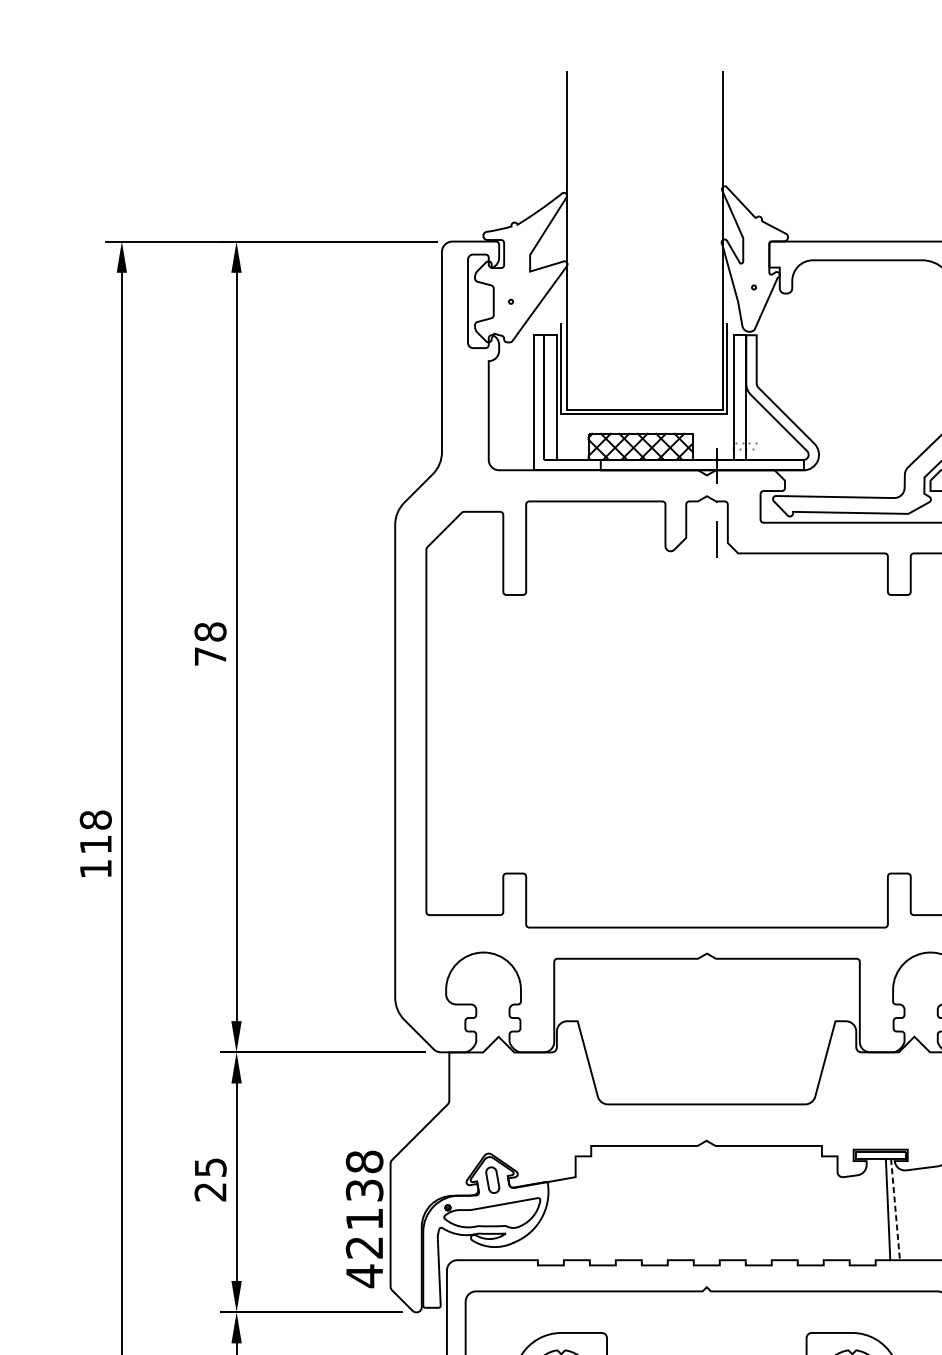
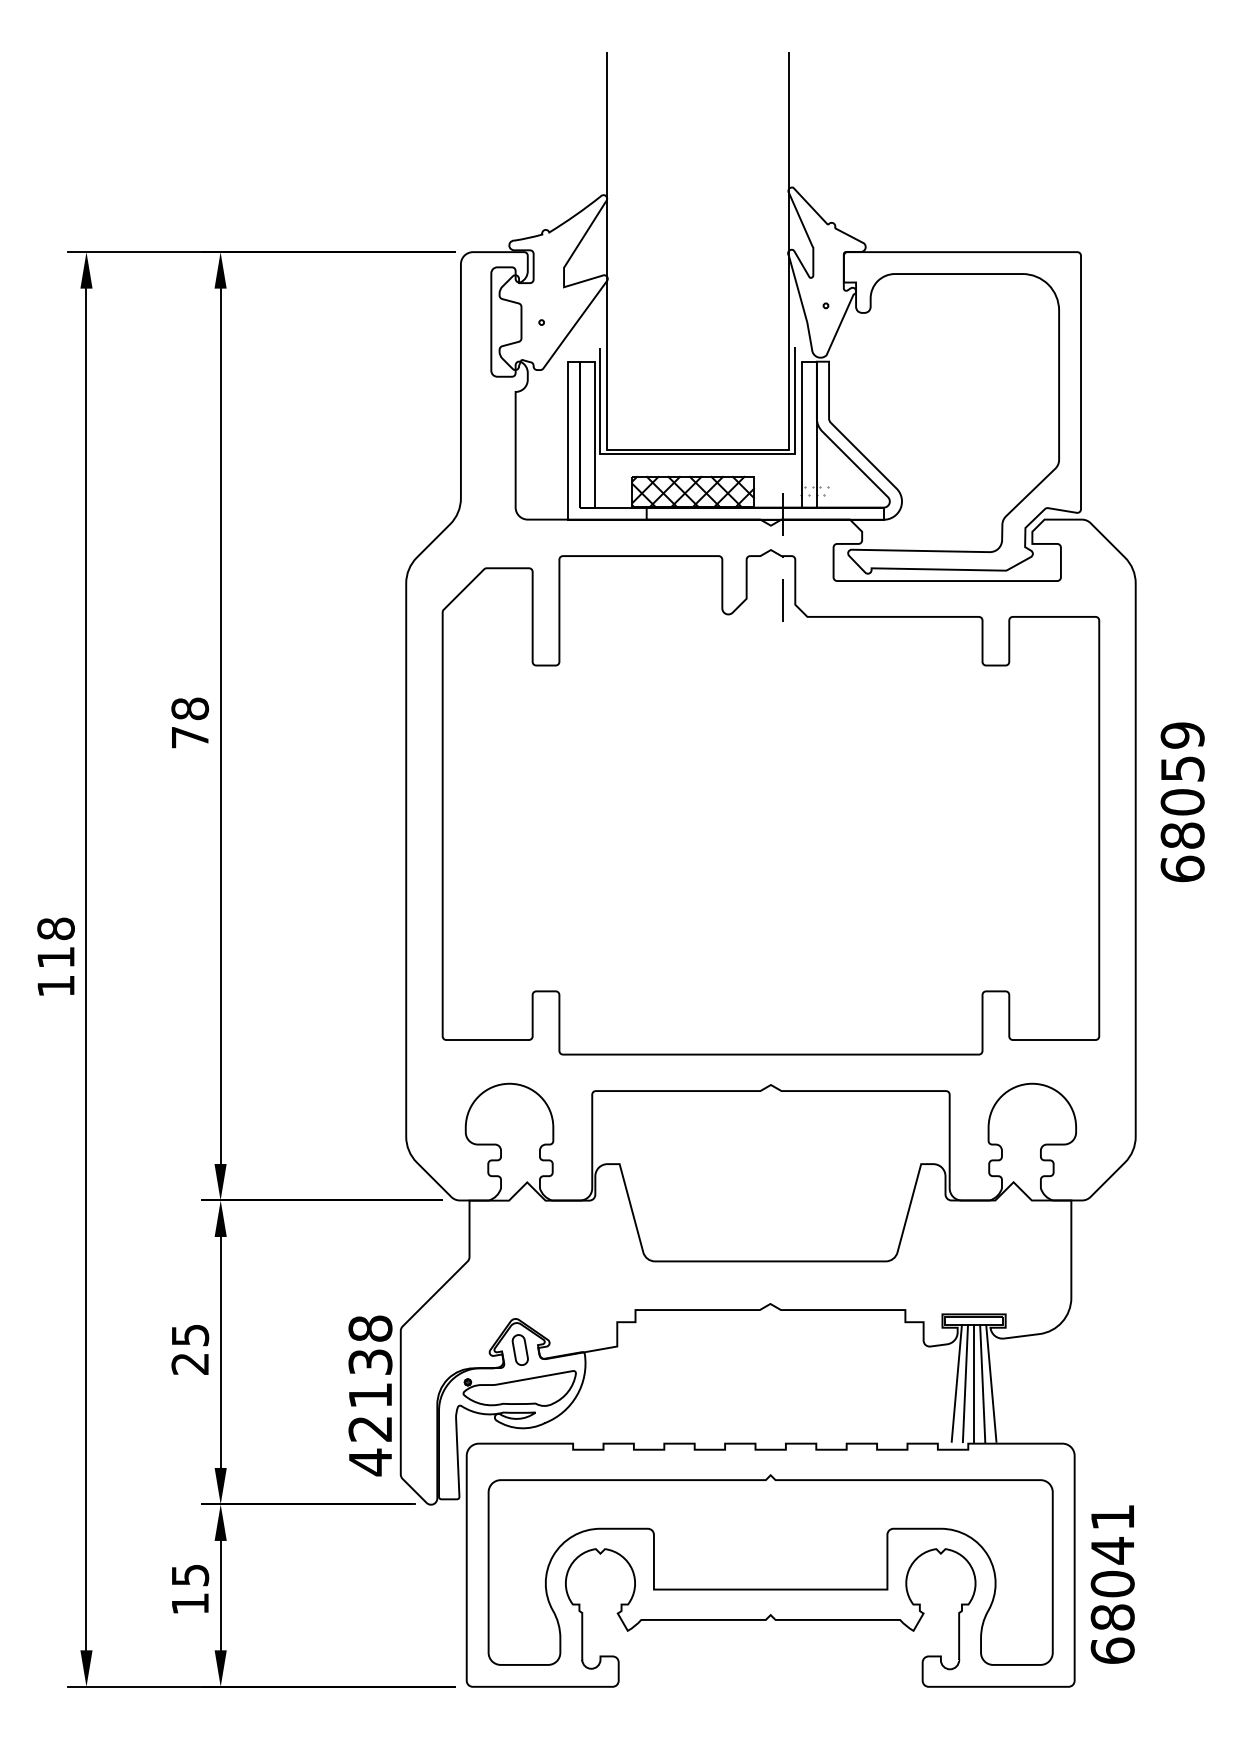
line: (865, 1208) -> (956, 1383), added
line: (873, 1208) -> (965, 1383), added
line: (881, 1208) -> (974, 1383), added
line: (895, 1209) -> (991, 1384), dashed -> solid

